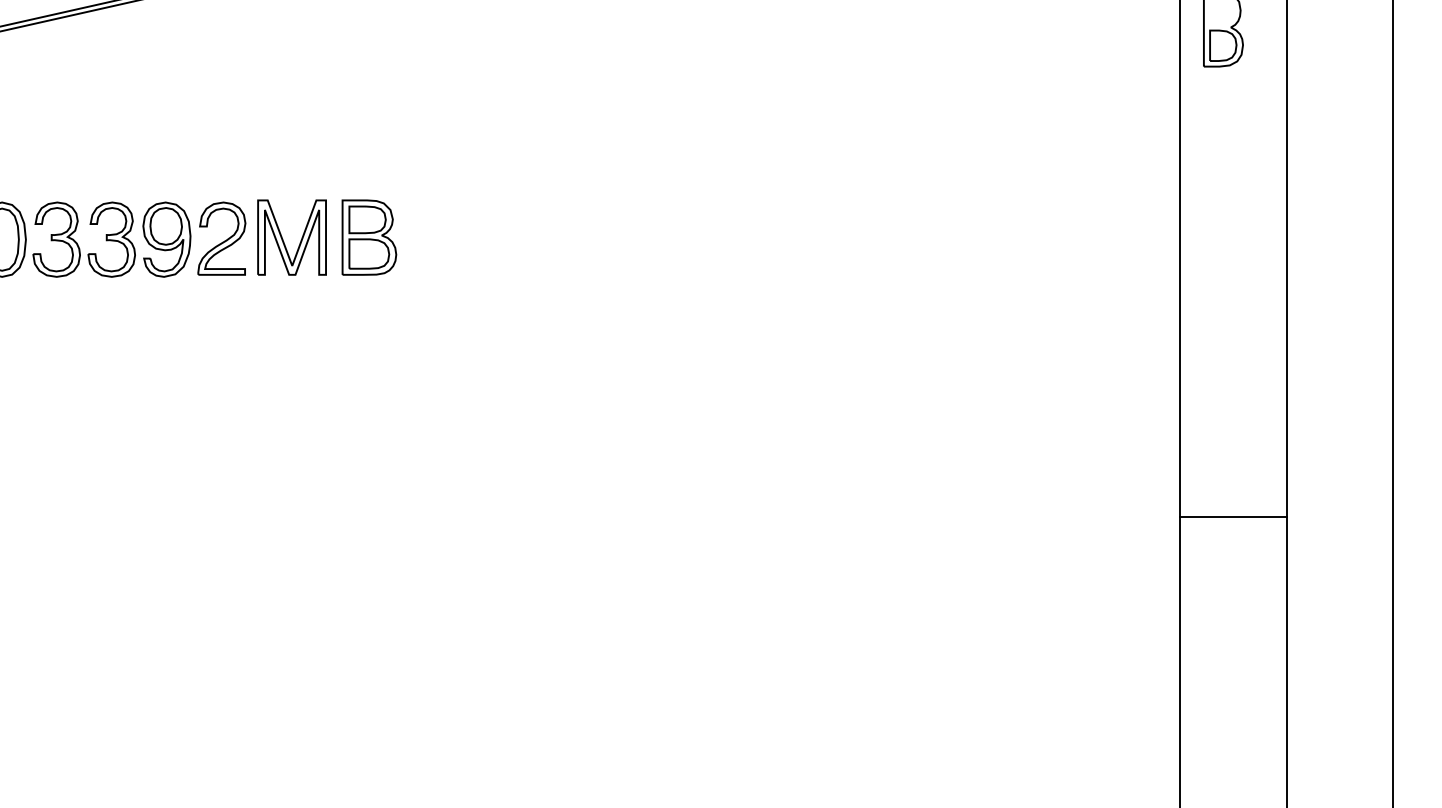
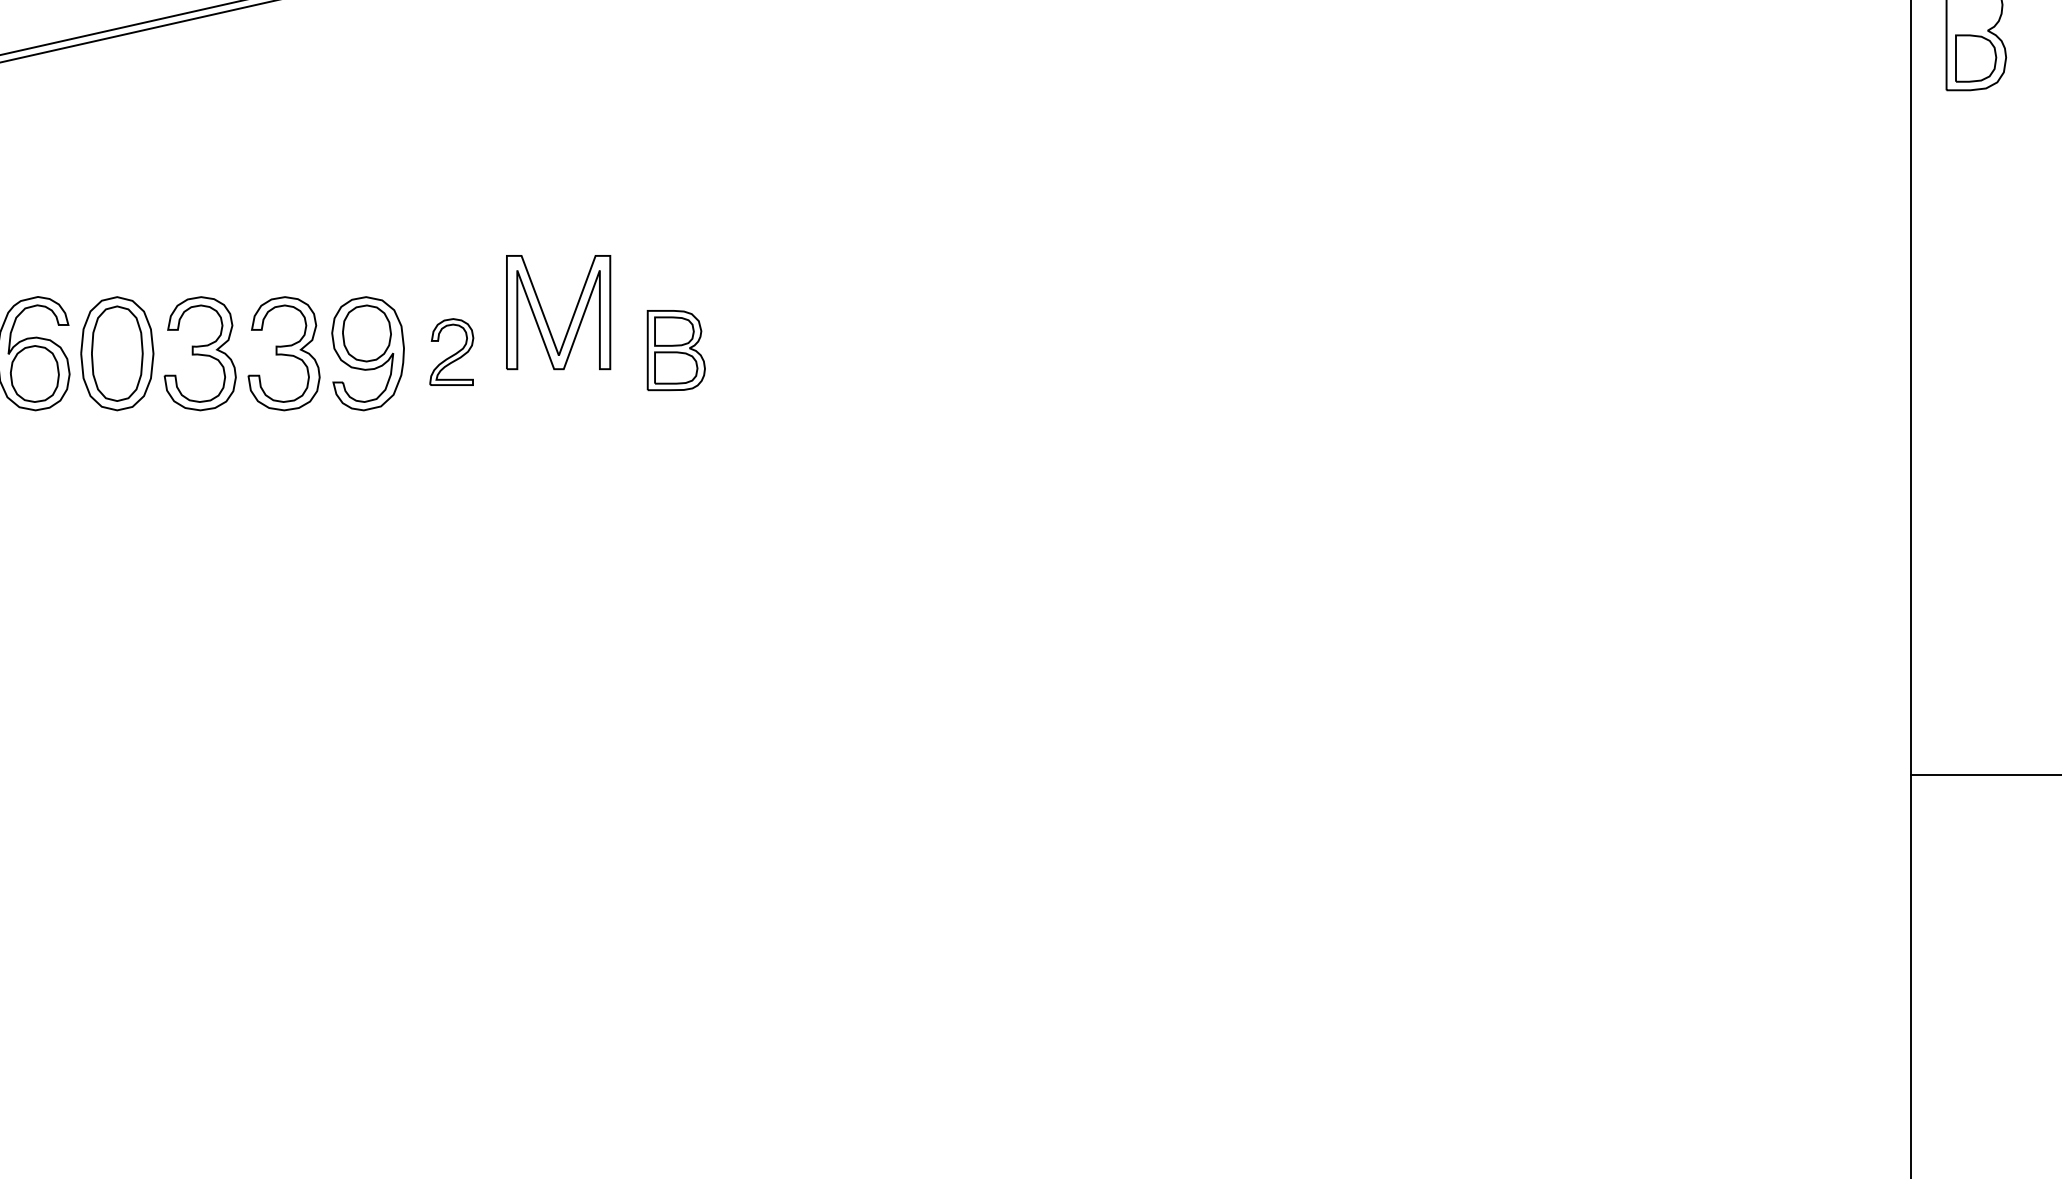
part: (369, 237) -> (676, 350), size x0.7
part: (221, 238) -> (451, 351), size x0.6
part: (284, 241) -> (547, 318), moved

